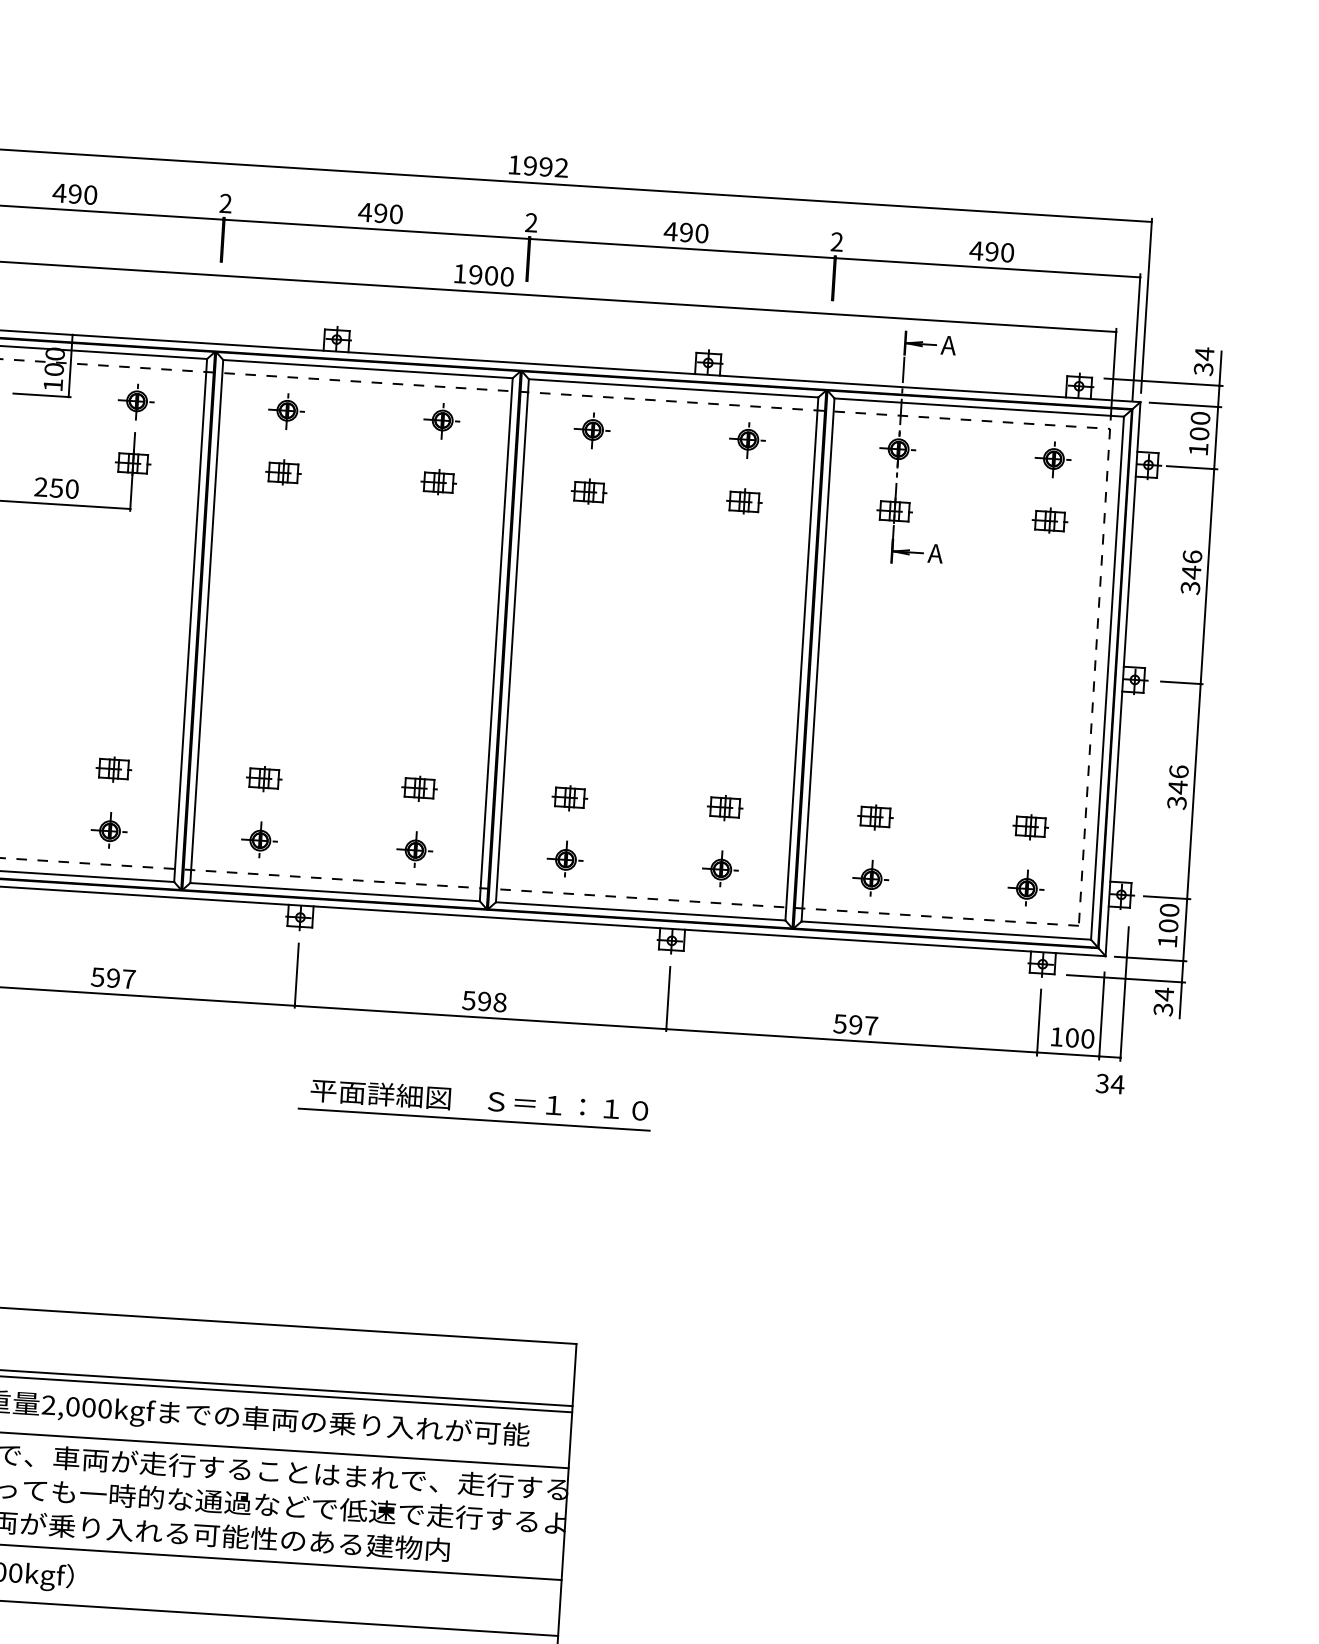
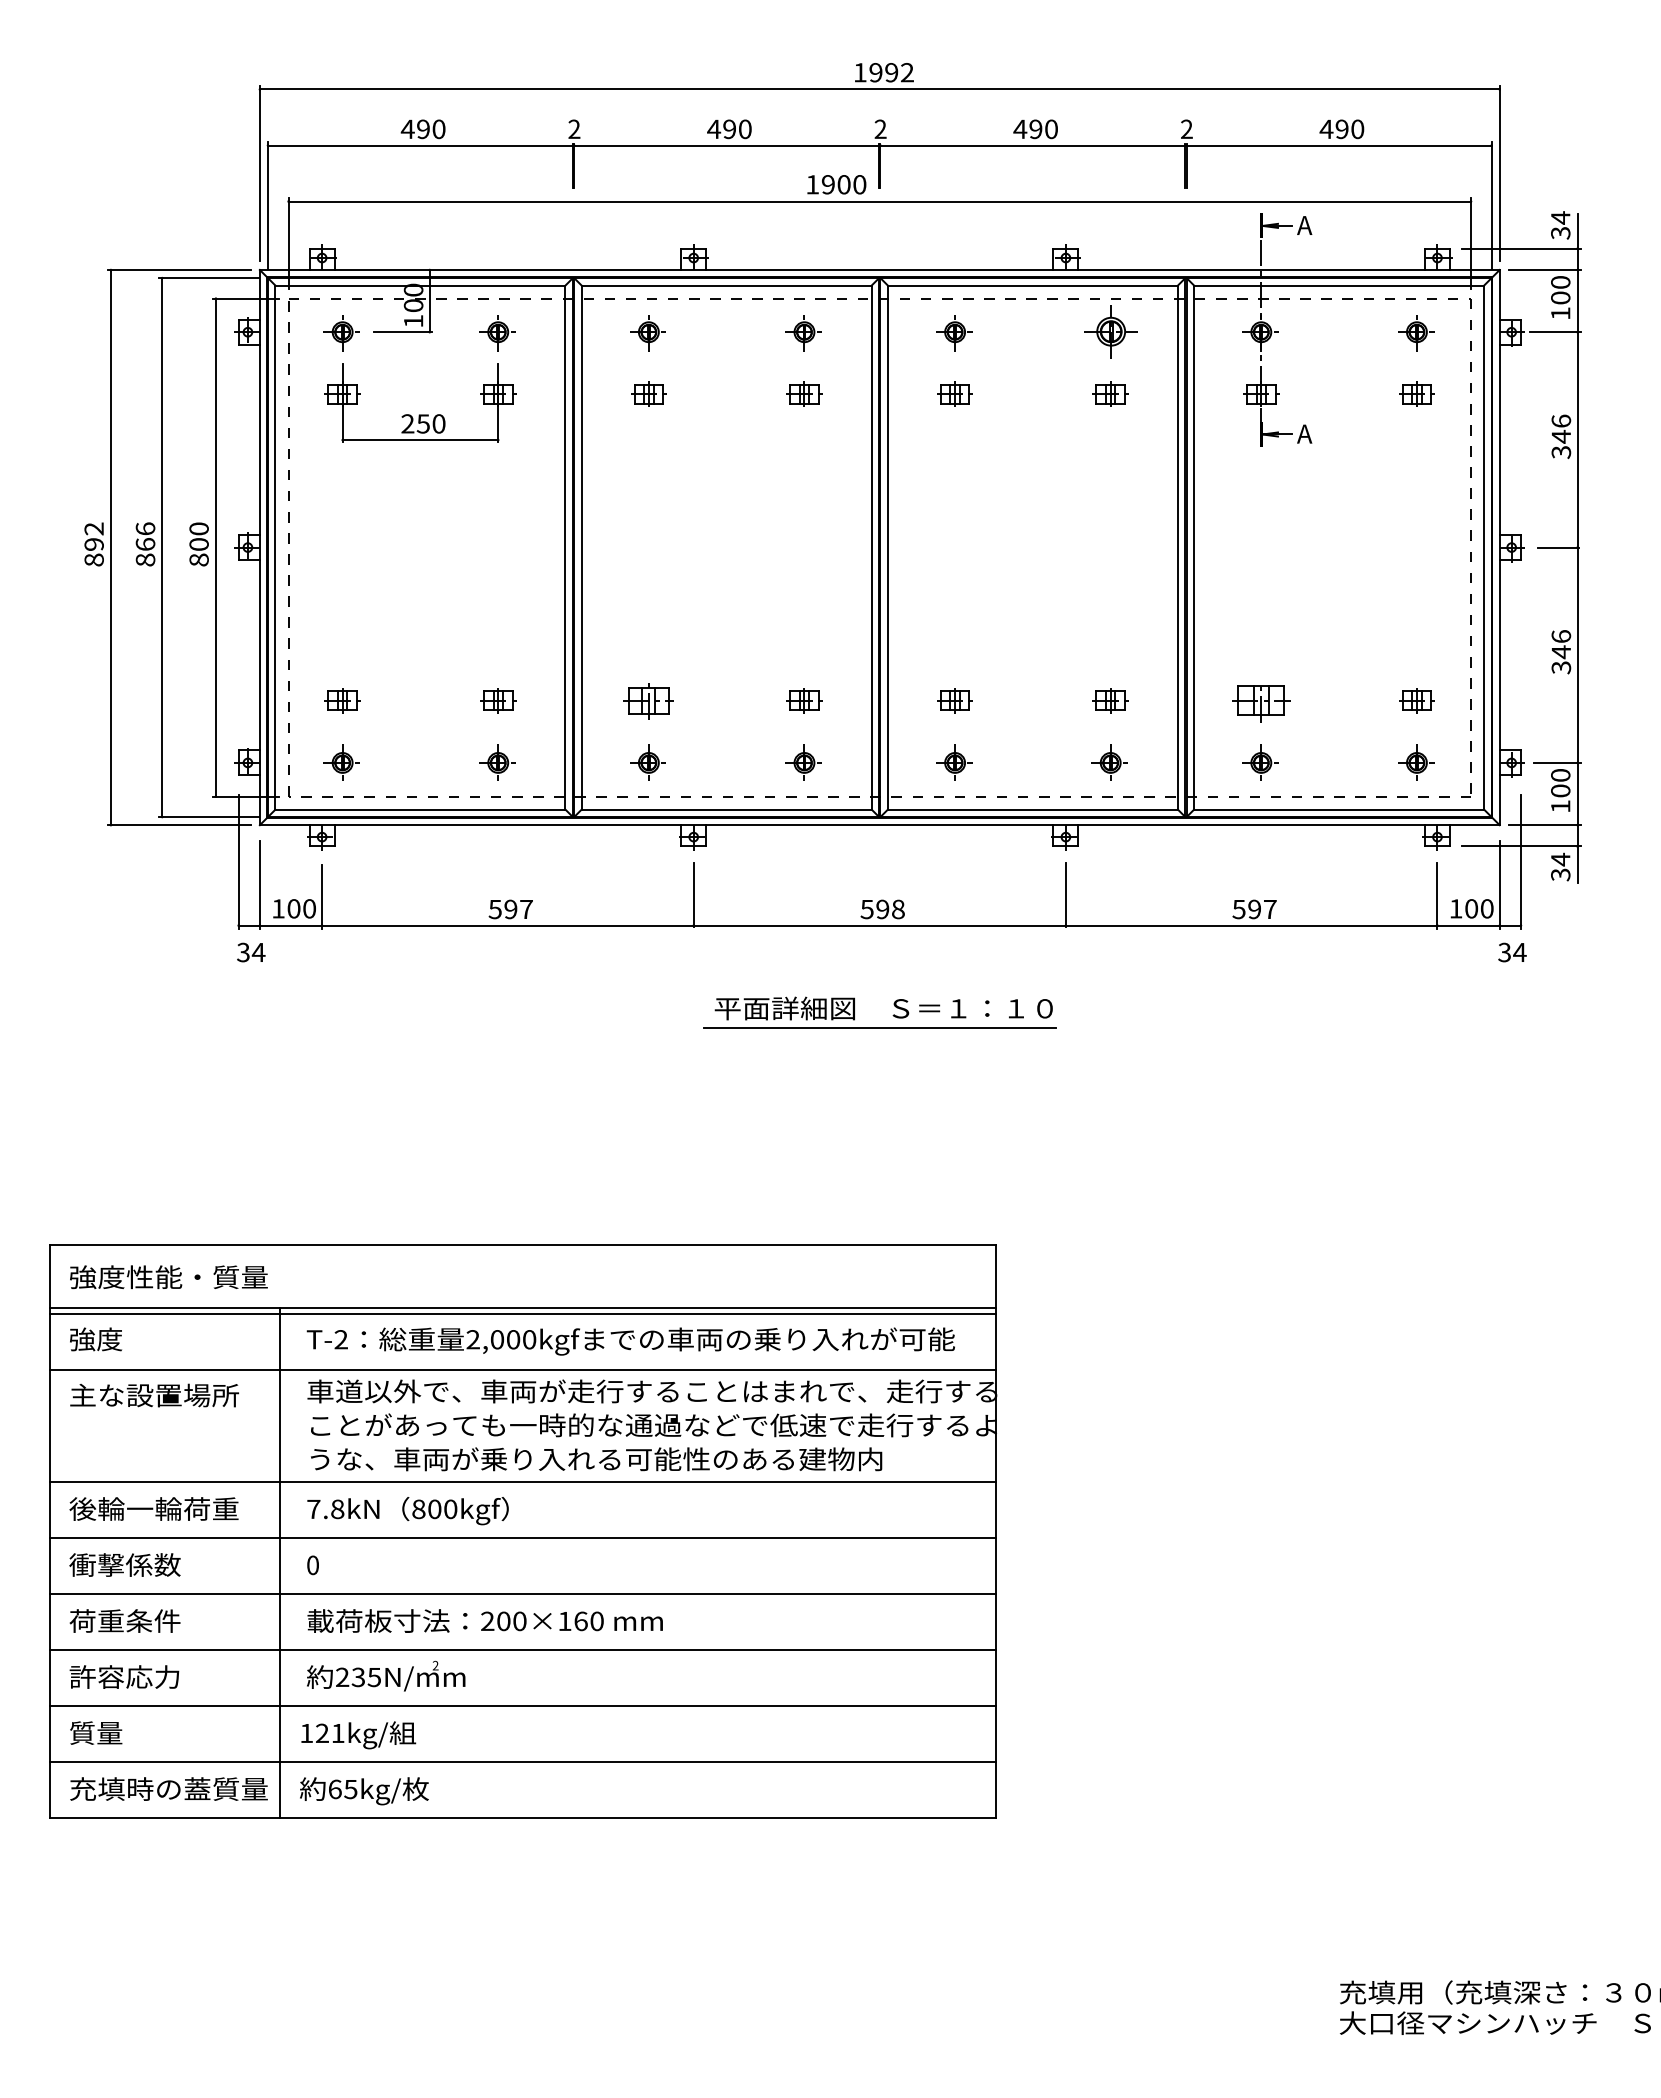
part: (747, 440) -> (1109, 333), size x1.4
part: (263, 778) -> (648, 700), size x1.4
part: (875, 816) -> (1261, 700), size x1.6

